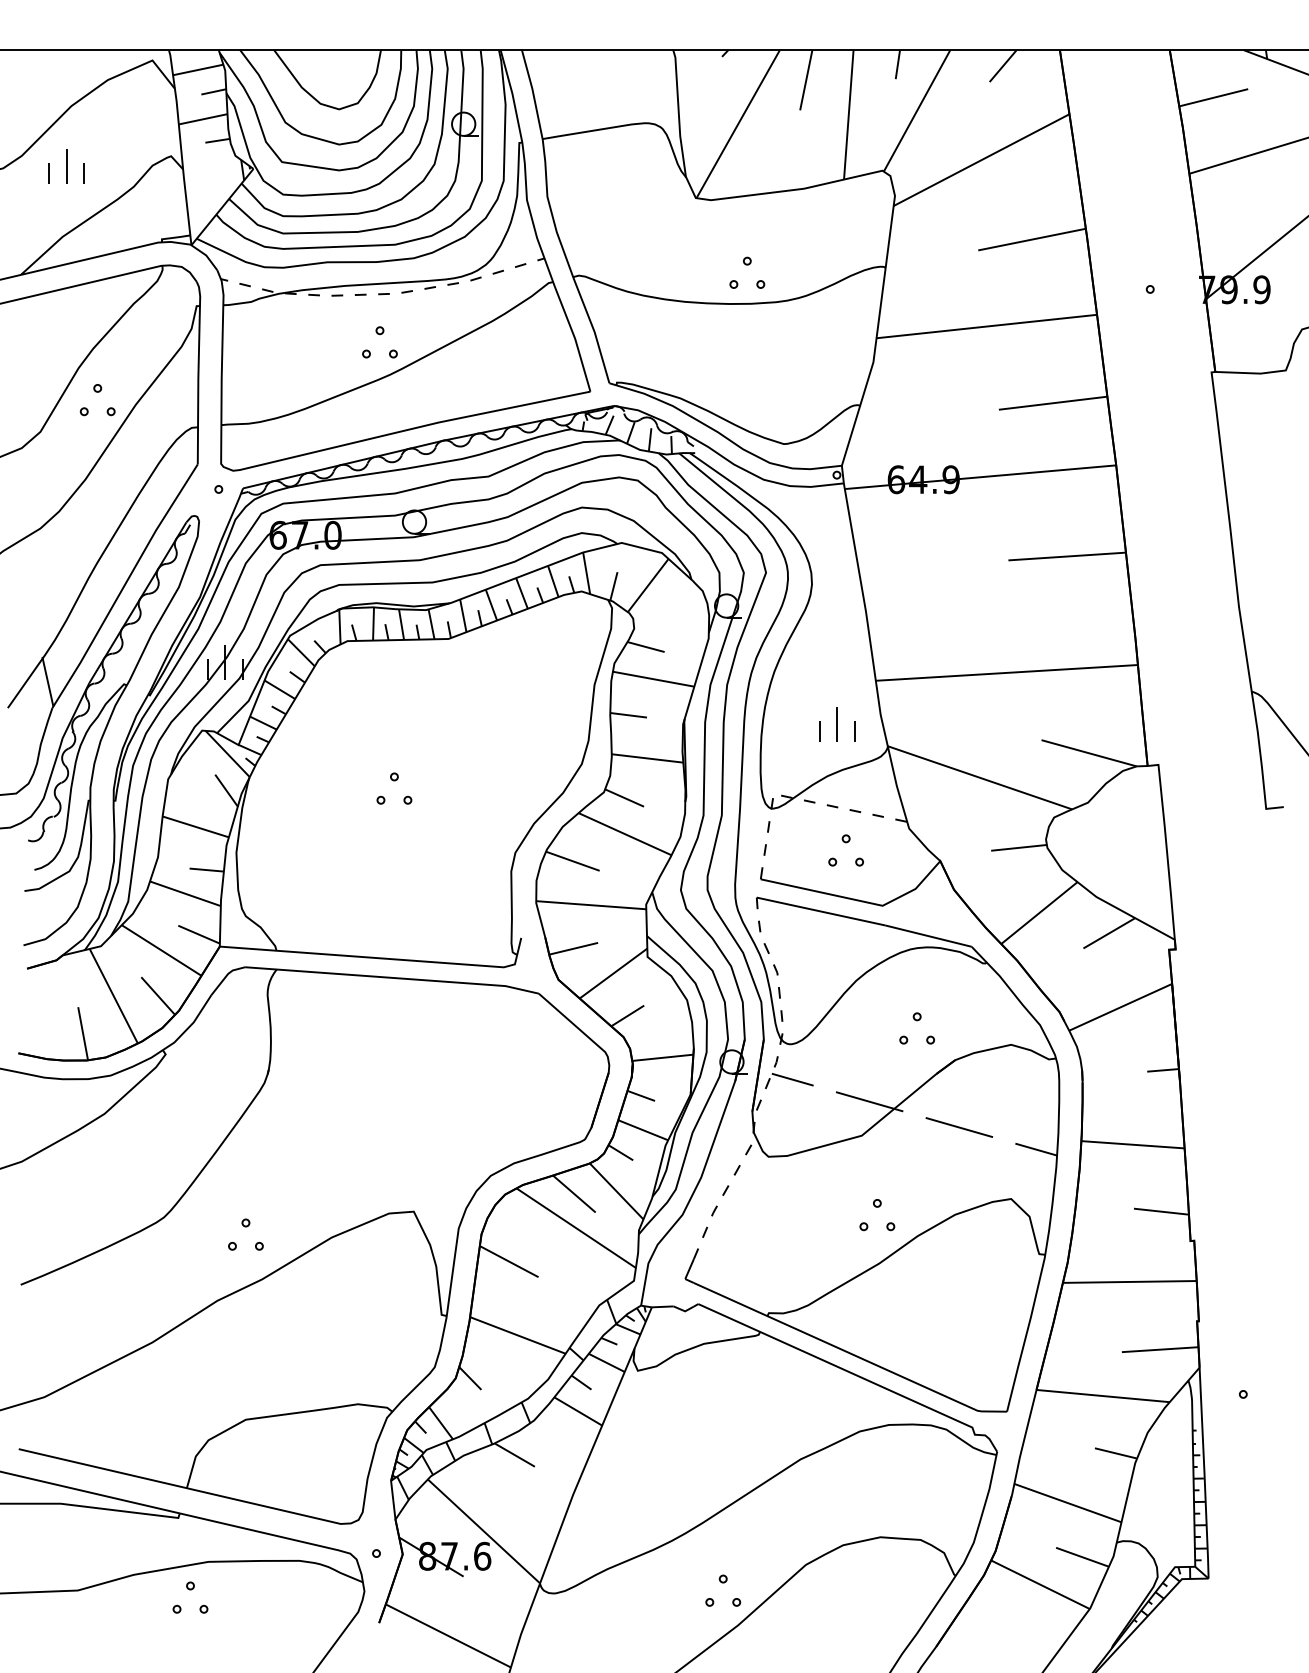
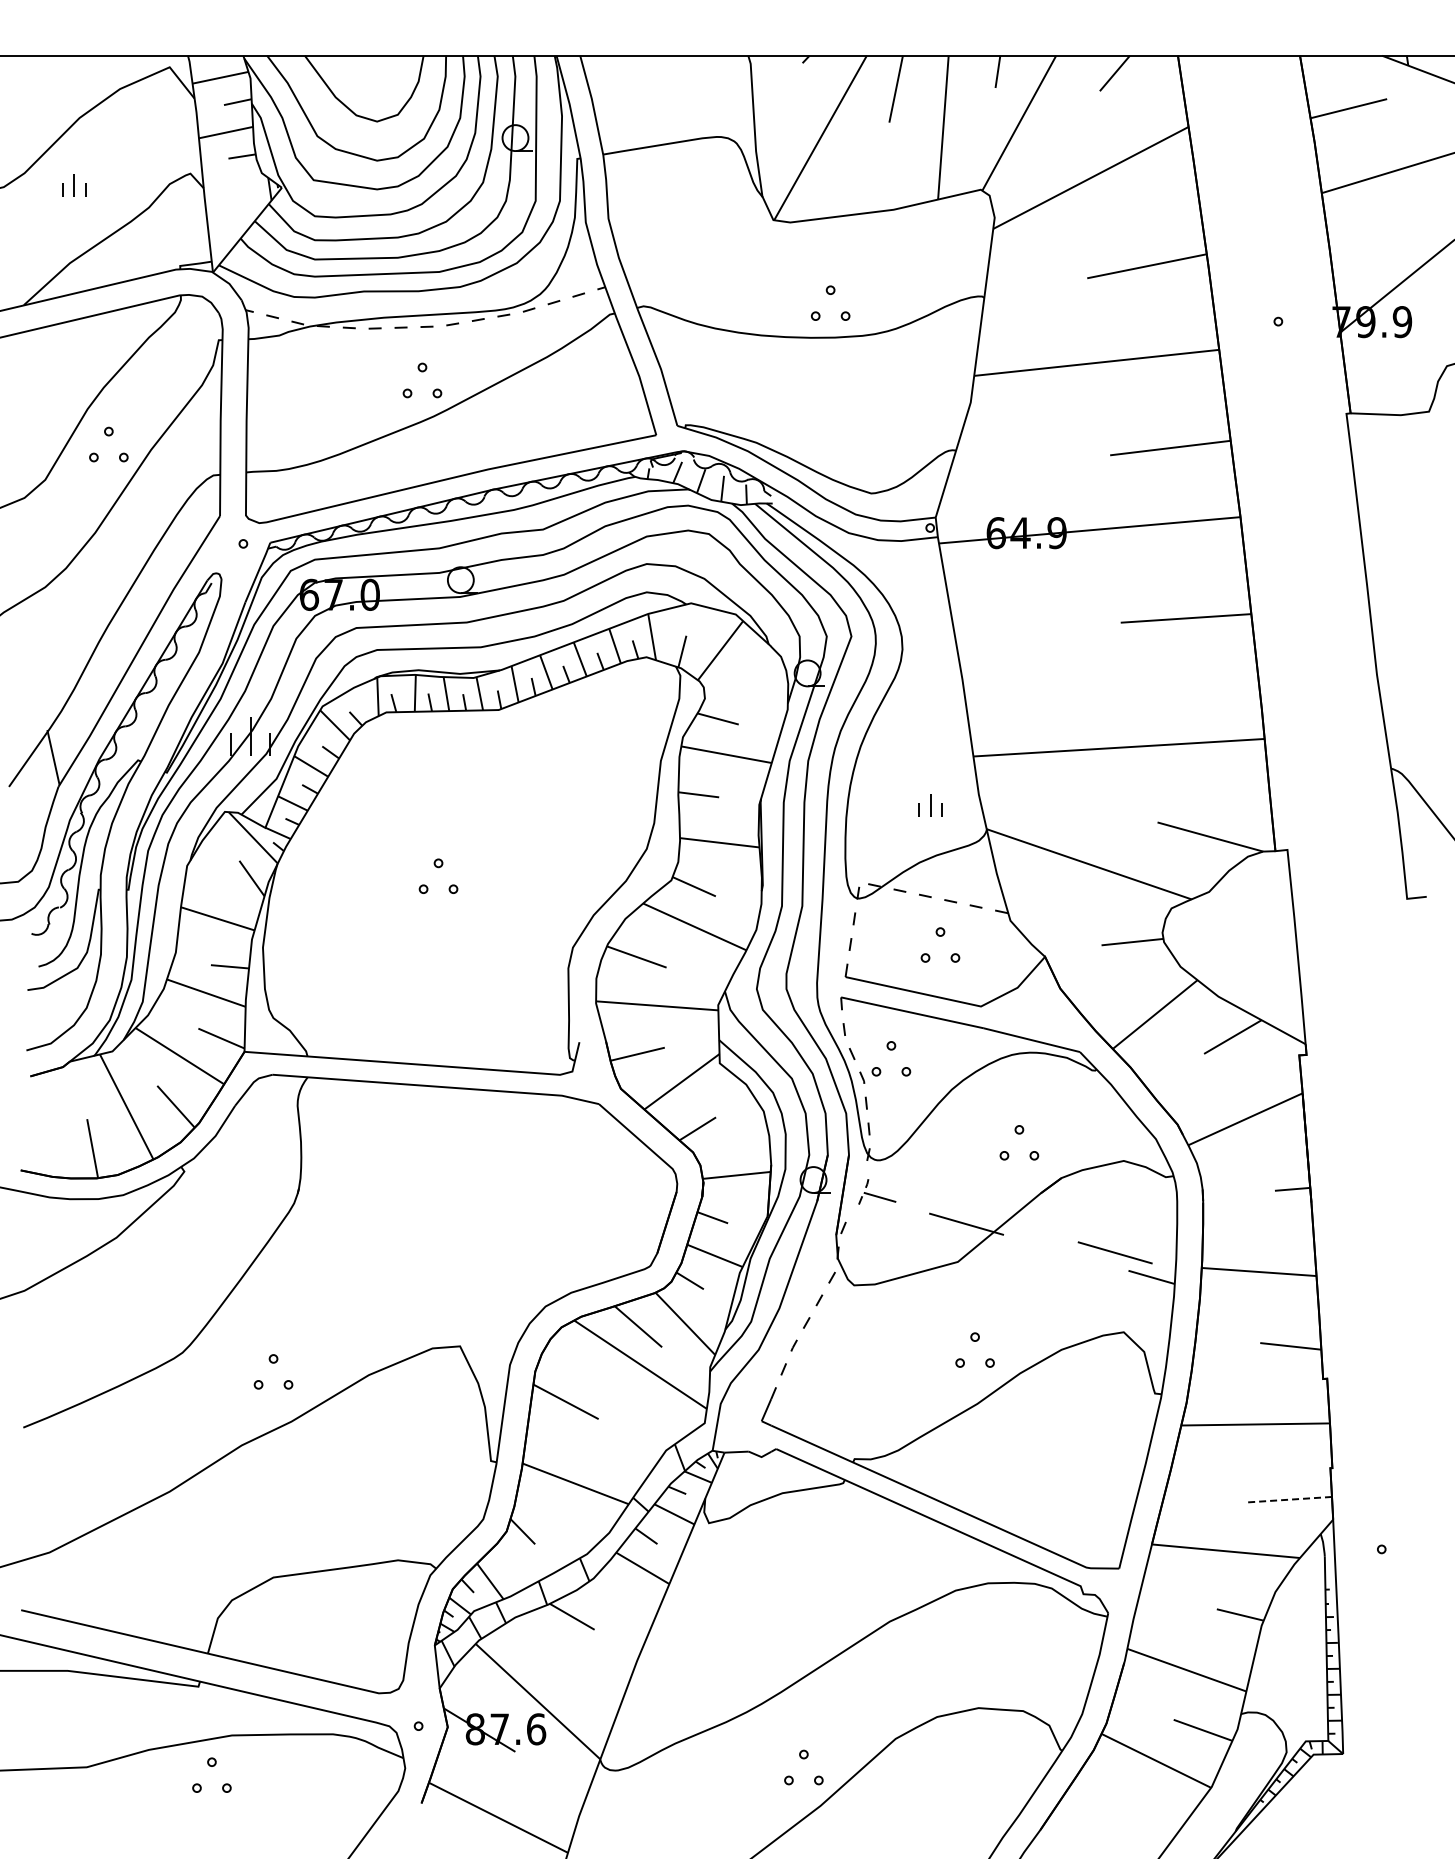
part: (66, 166) -> (74, 185), size x0.6
part: (837, 724) -> (930, 805), size x0.6
part: (802, 945) -> (891, 1050), added
part: (789, 1072) -> (877, 1191), size x0.7
line: (958, 1127) -> (1114, 1252), moved
line: (1160, 1349) -> (1289, 1499), solid -> dashed

